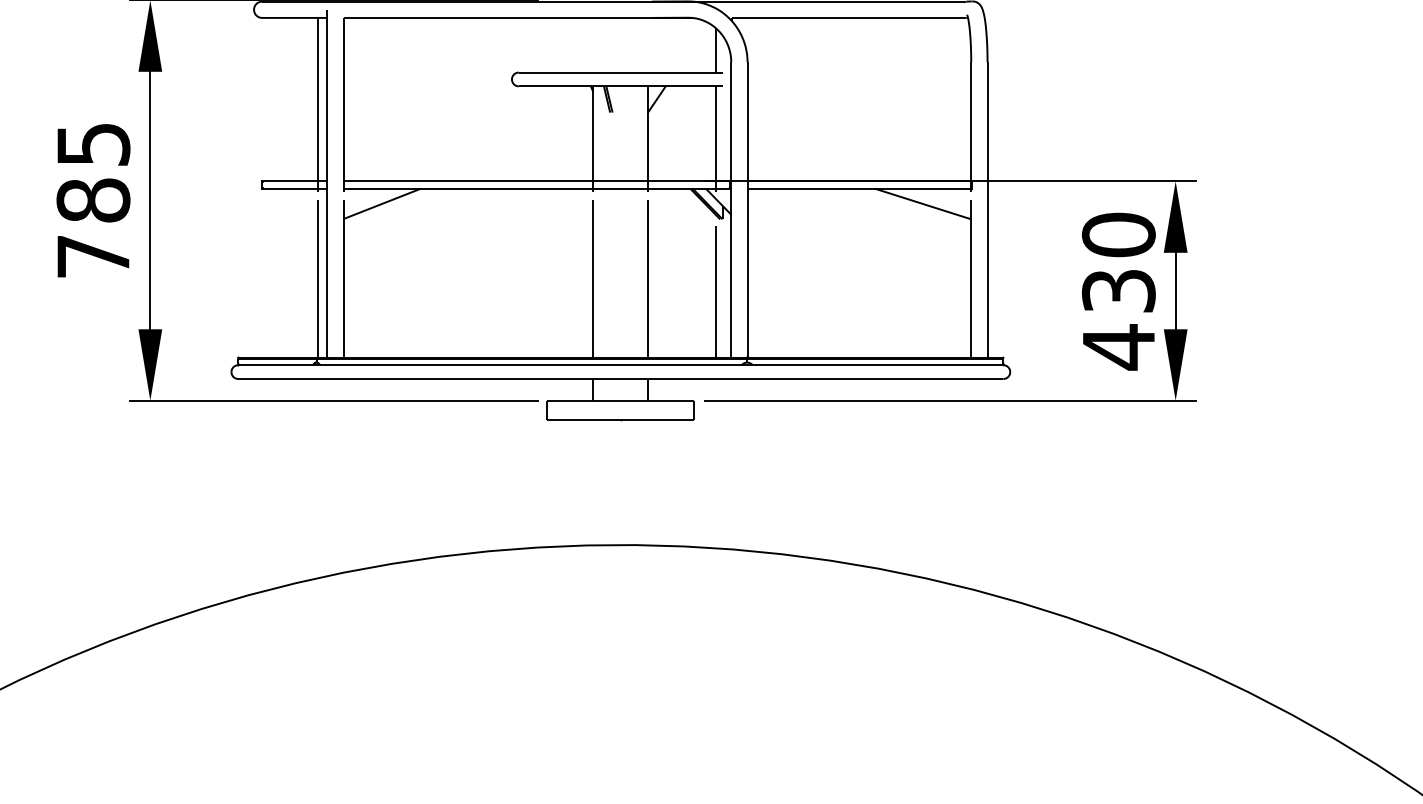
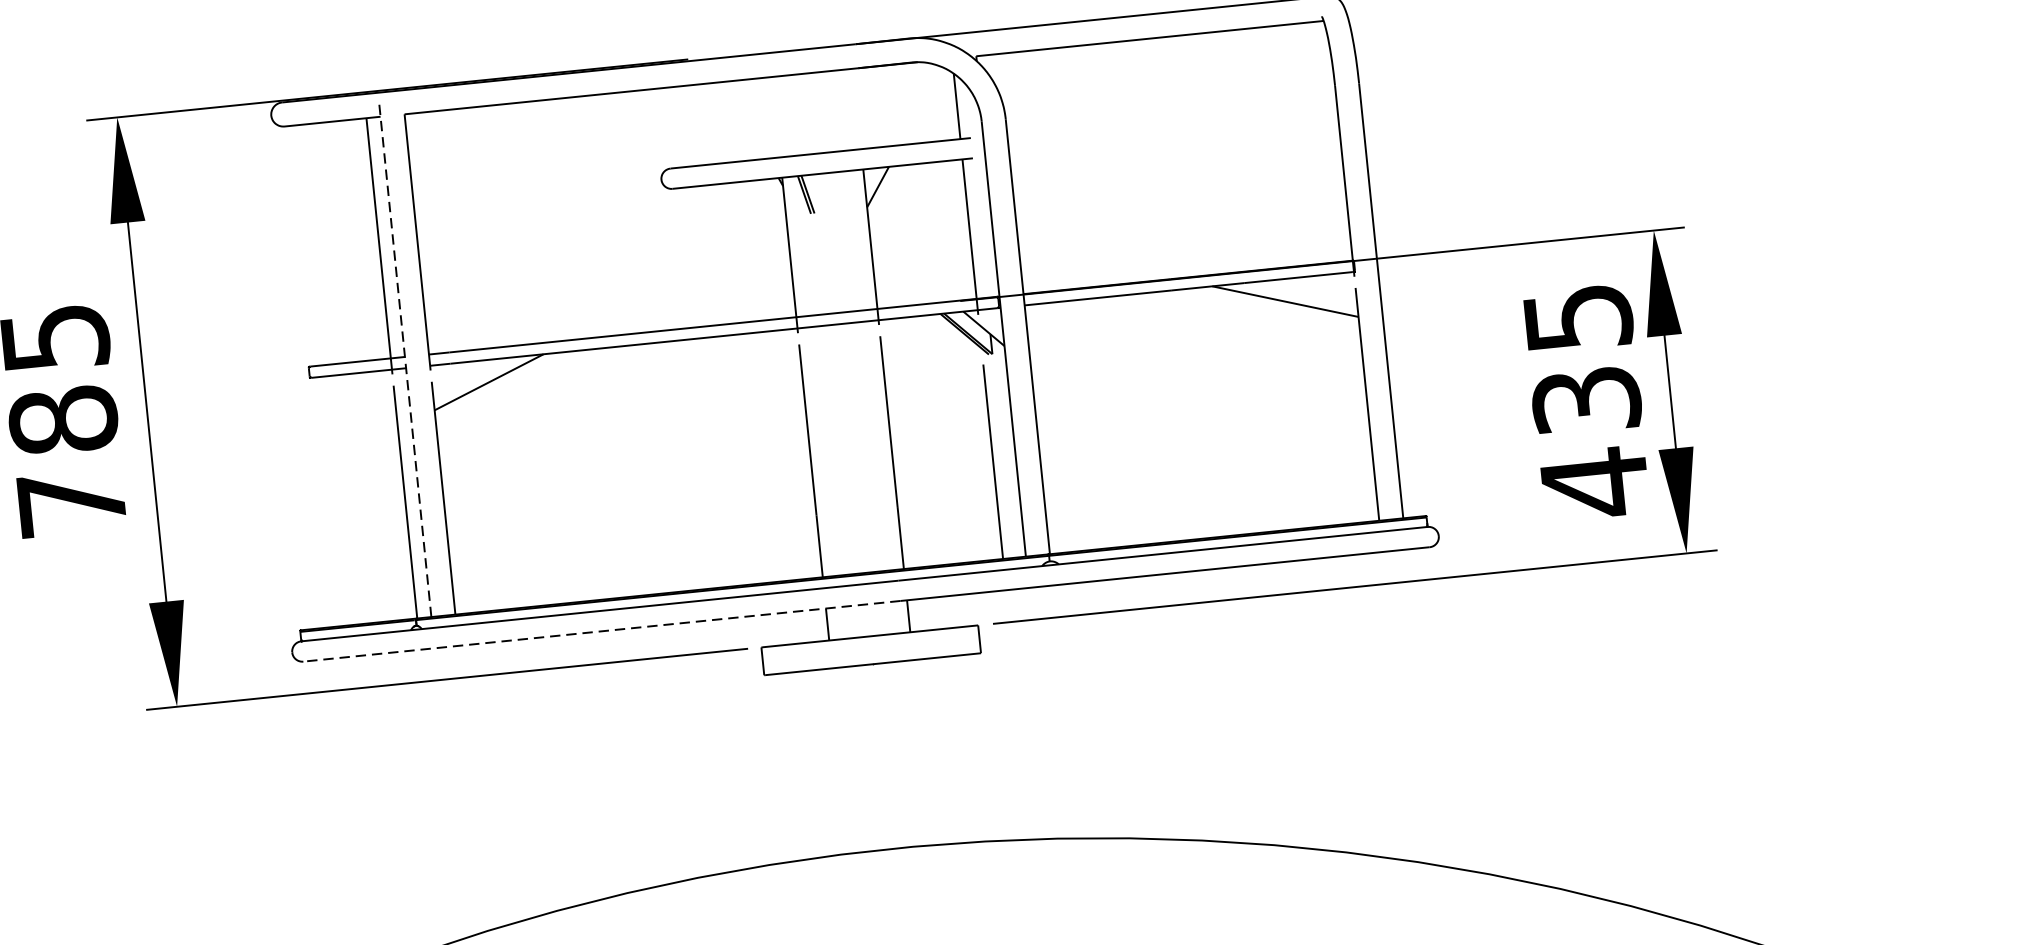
line: (327, 183) -> (405, 360), solid -> dashed
text: (1118, 234) -> (1577, 317), 430 -> 435
line: (441, 378) -> (602, 630), solid -> dashed

